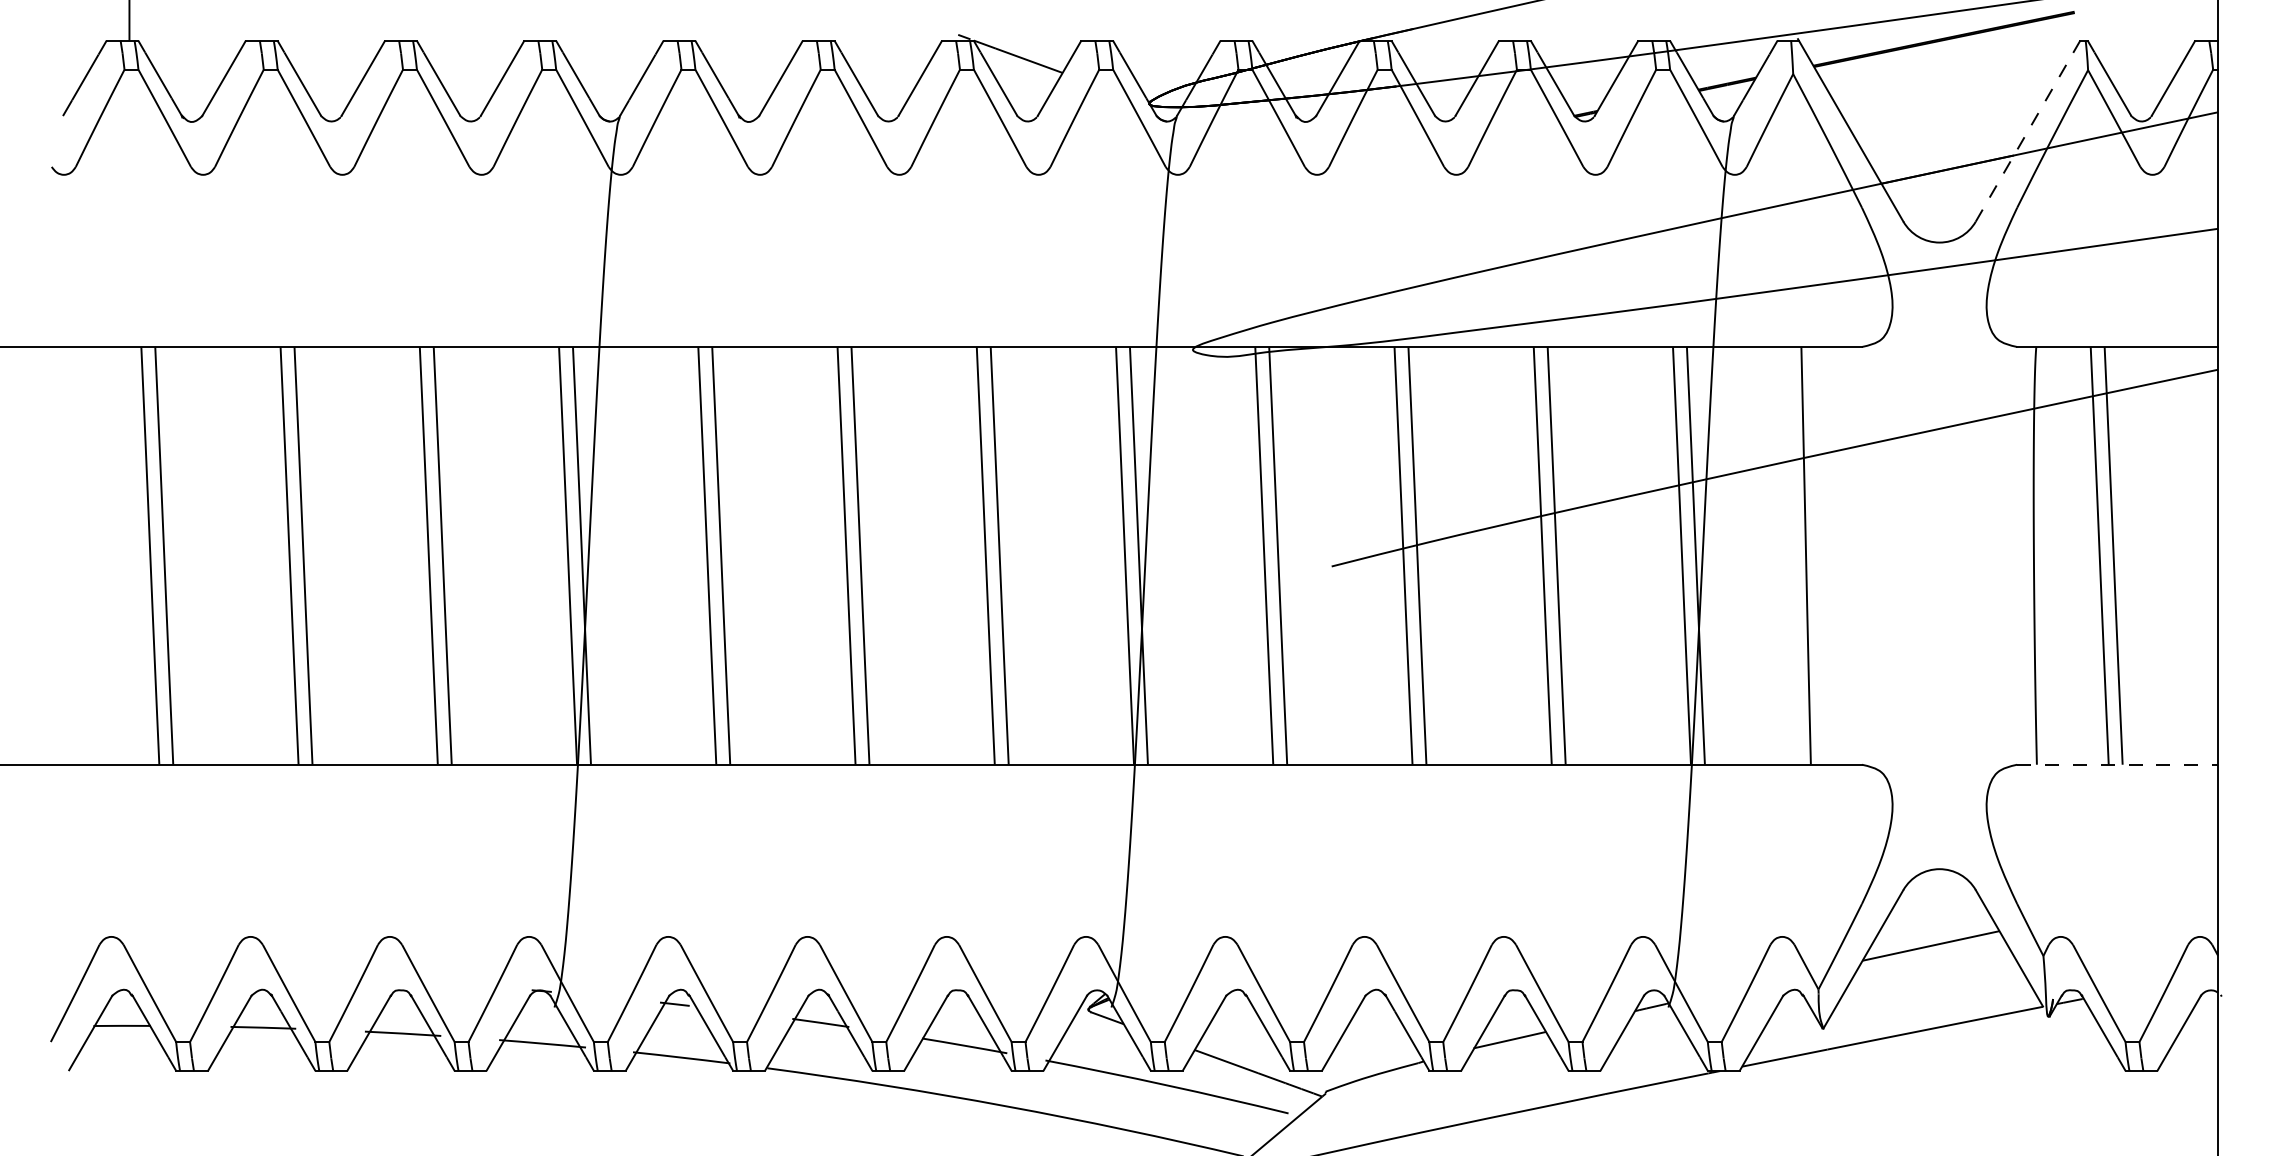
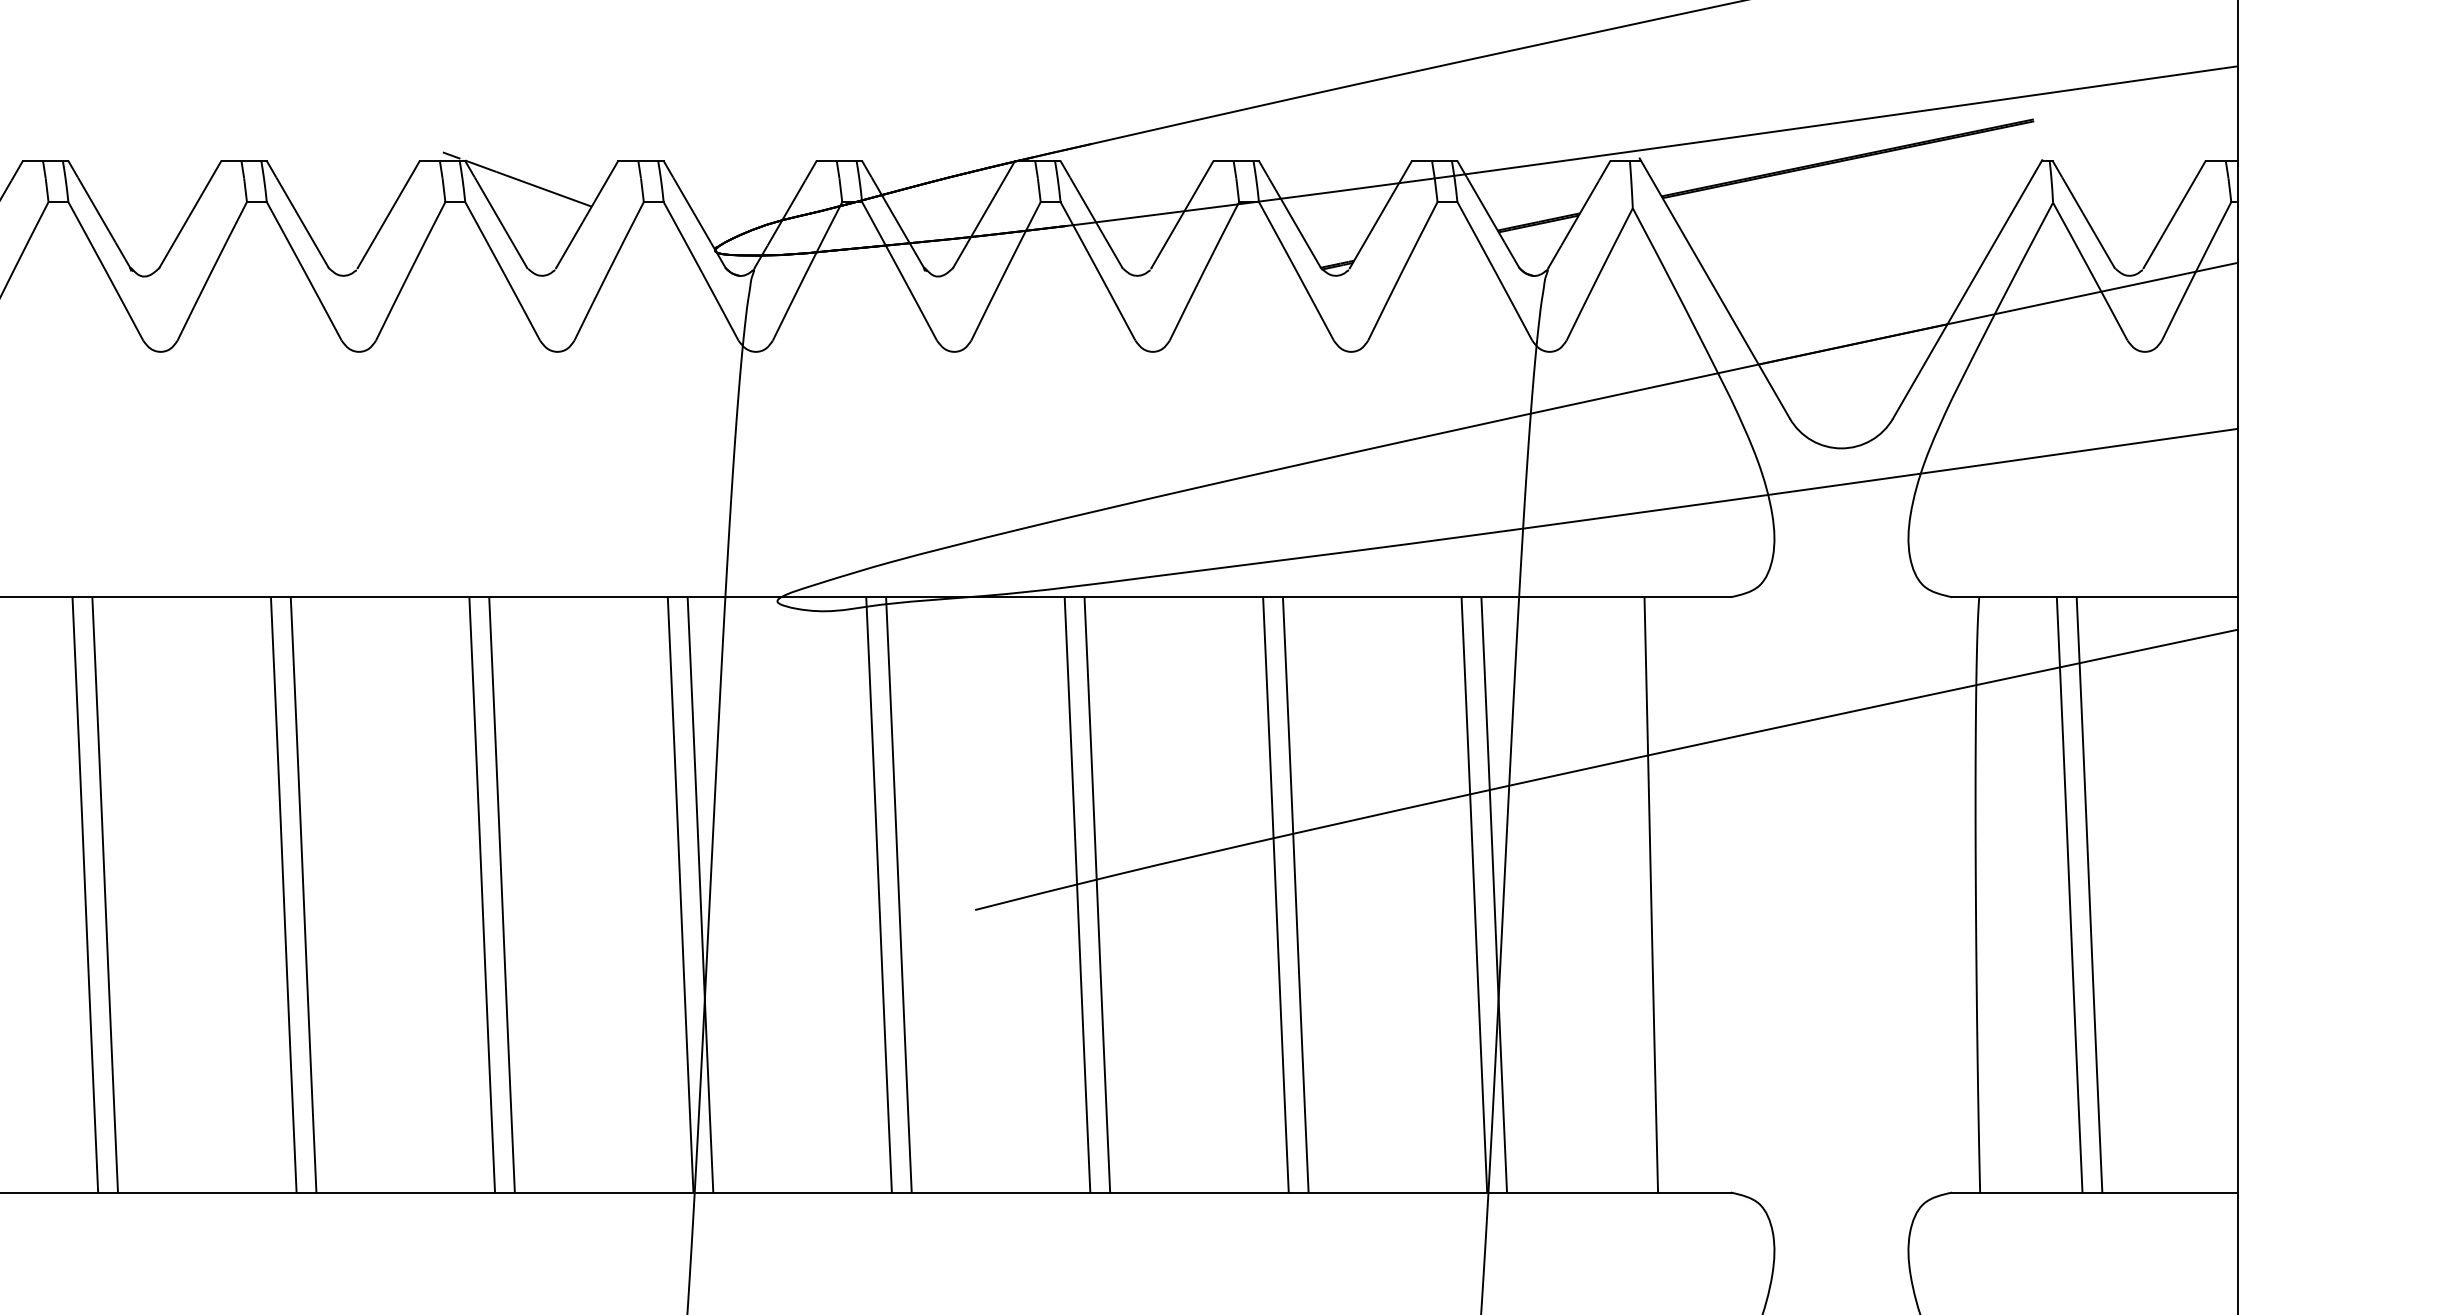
line: (2028, 131) -> (1968, 290), dashed -> solid
line: (2118, 764) -> (2096, 1192), dashed -> solid

